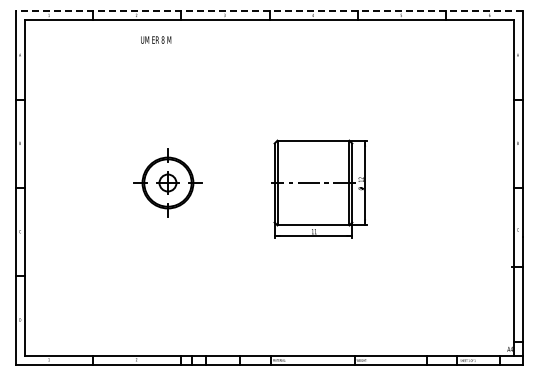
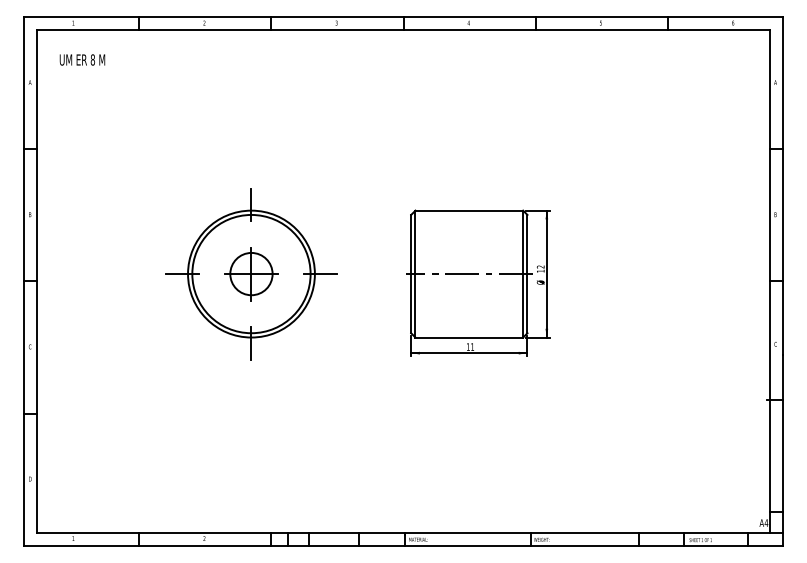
line: (268, 11) -> (402, 17), dashed -> solid
text: (156, 39) -> (83, 59), moved
part: (167, 182) -> (250, 273), size x1.67

